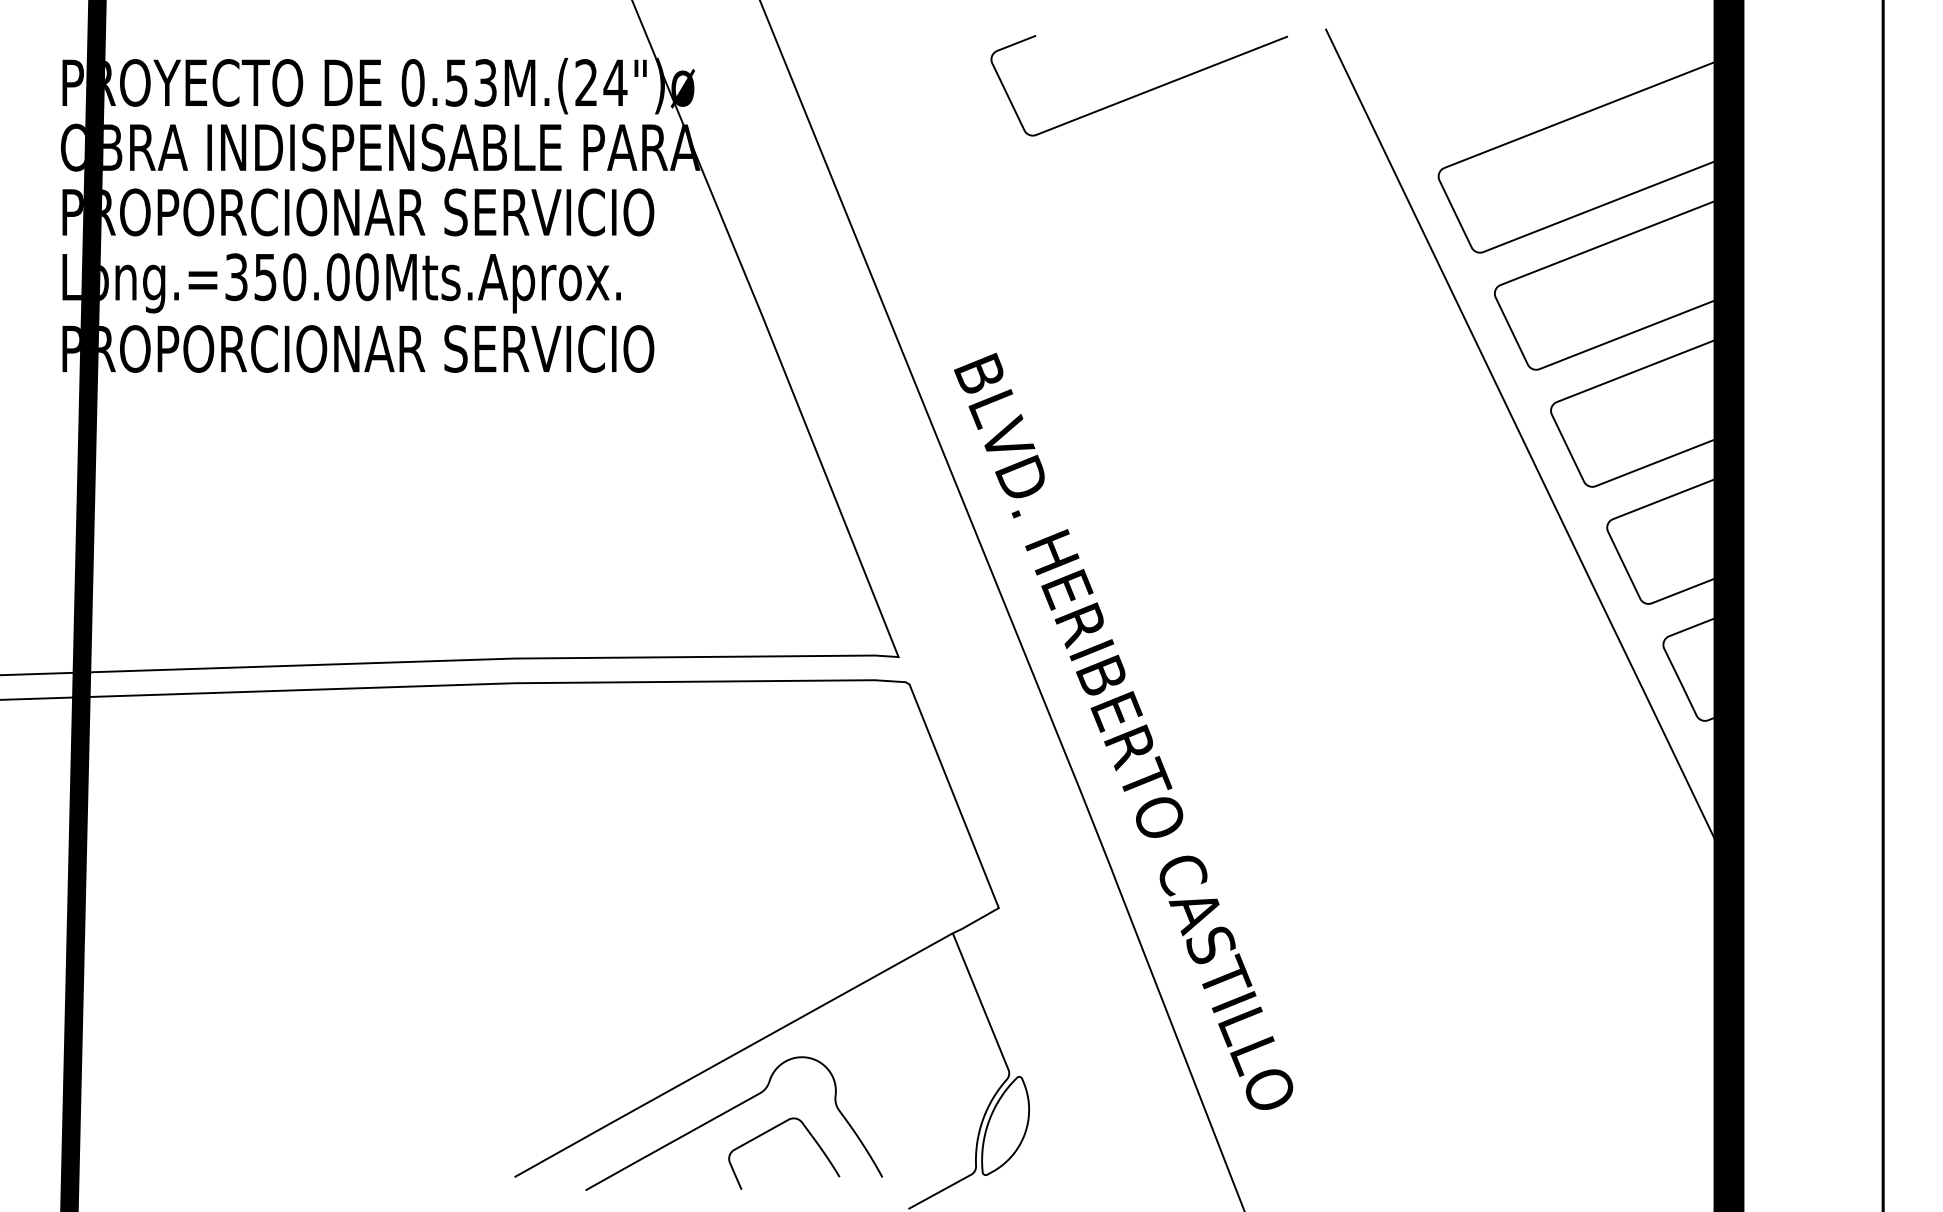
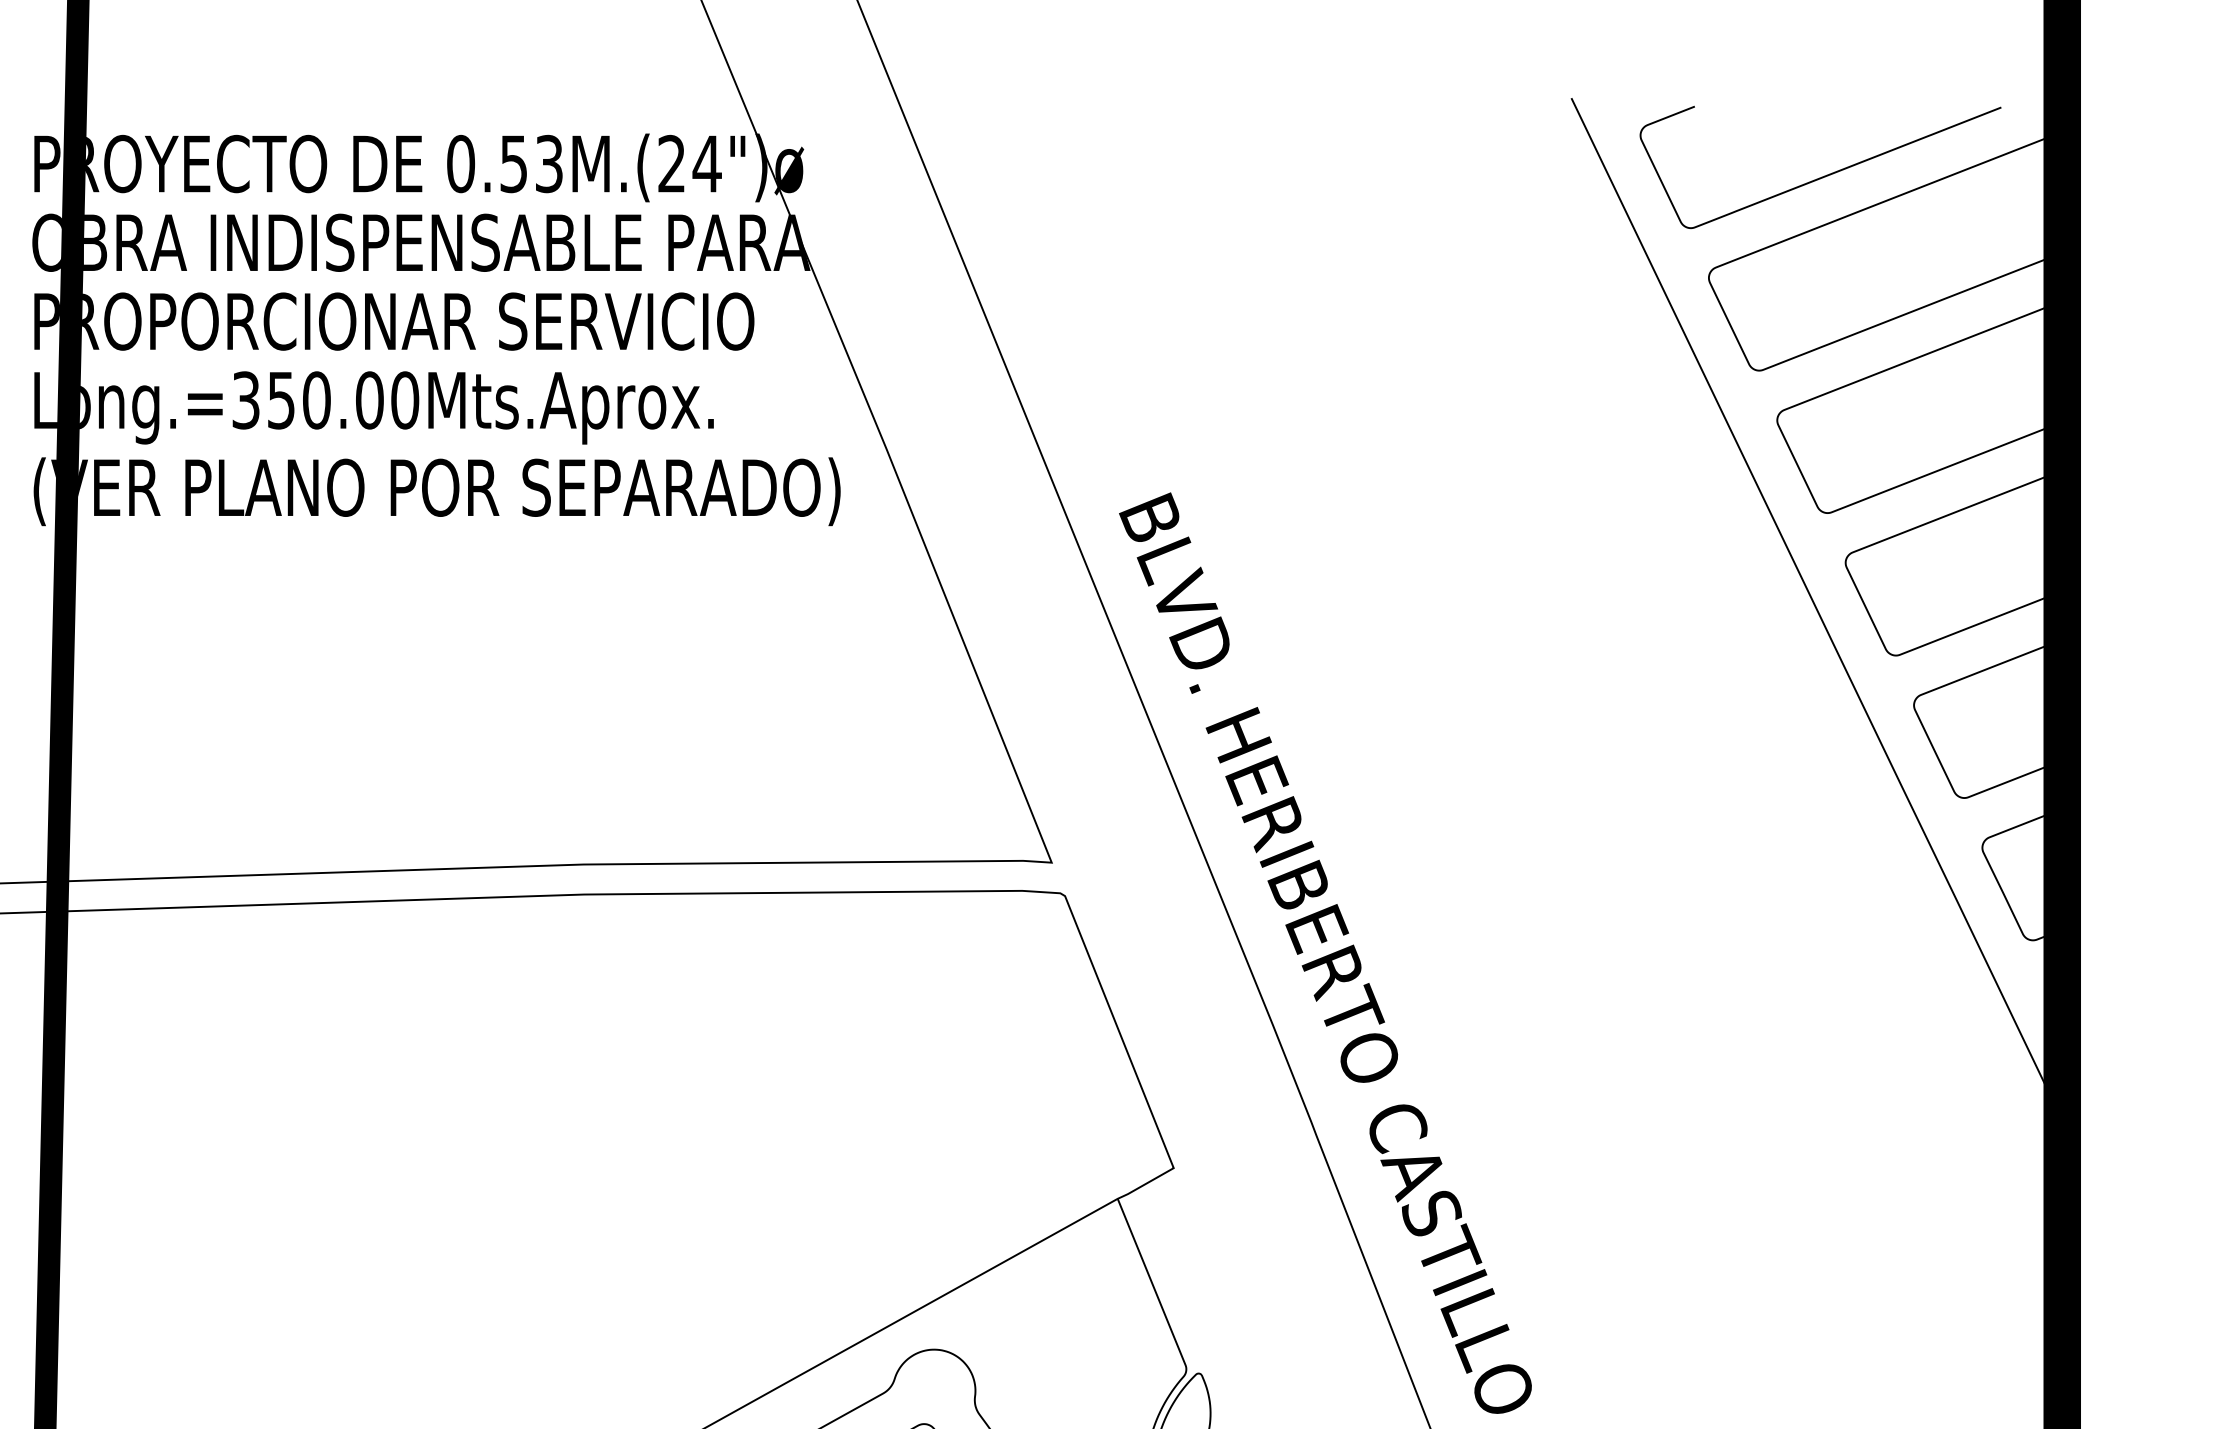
curve: (1141, 92) -> (1823, 175), moved
text: (393, 352) -> (437, 492), PROPORCIONAR SERVICIO -> (VER PLANO POR SEPARADO)

